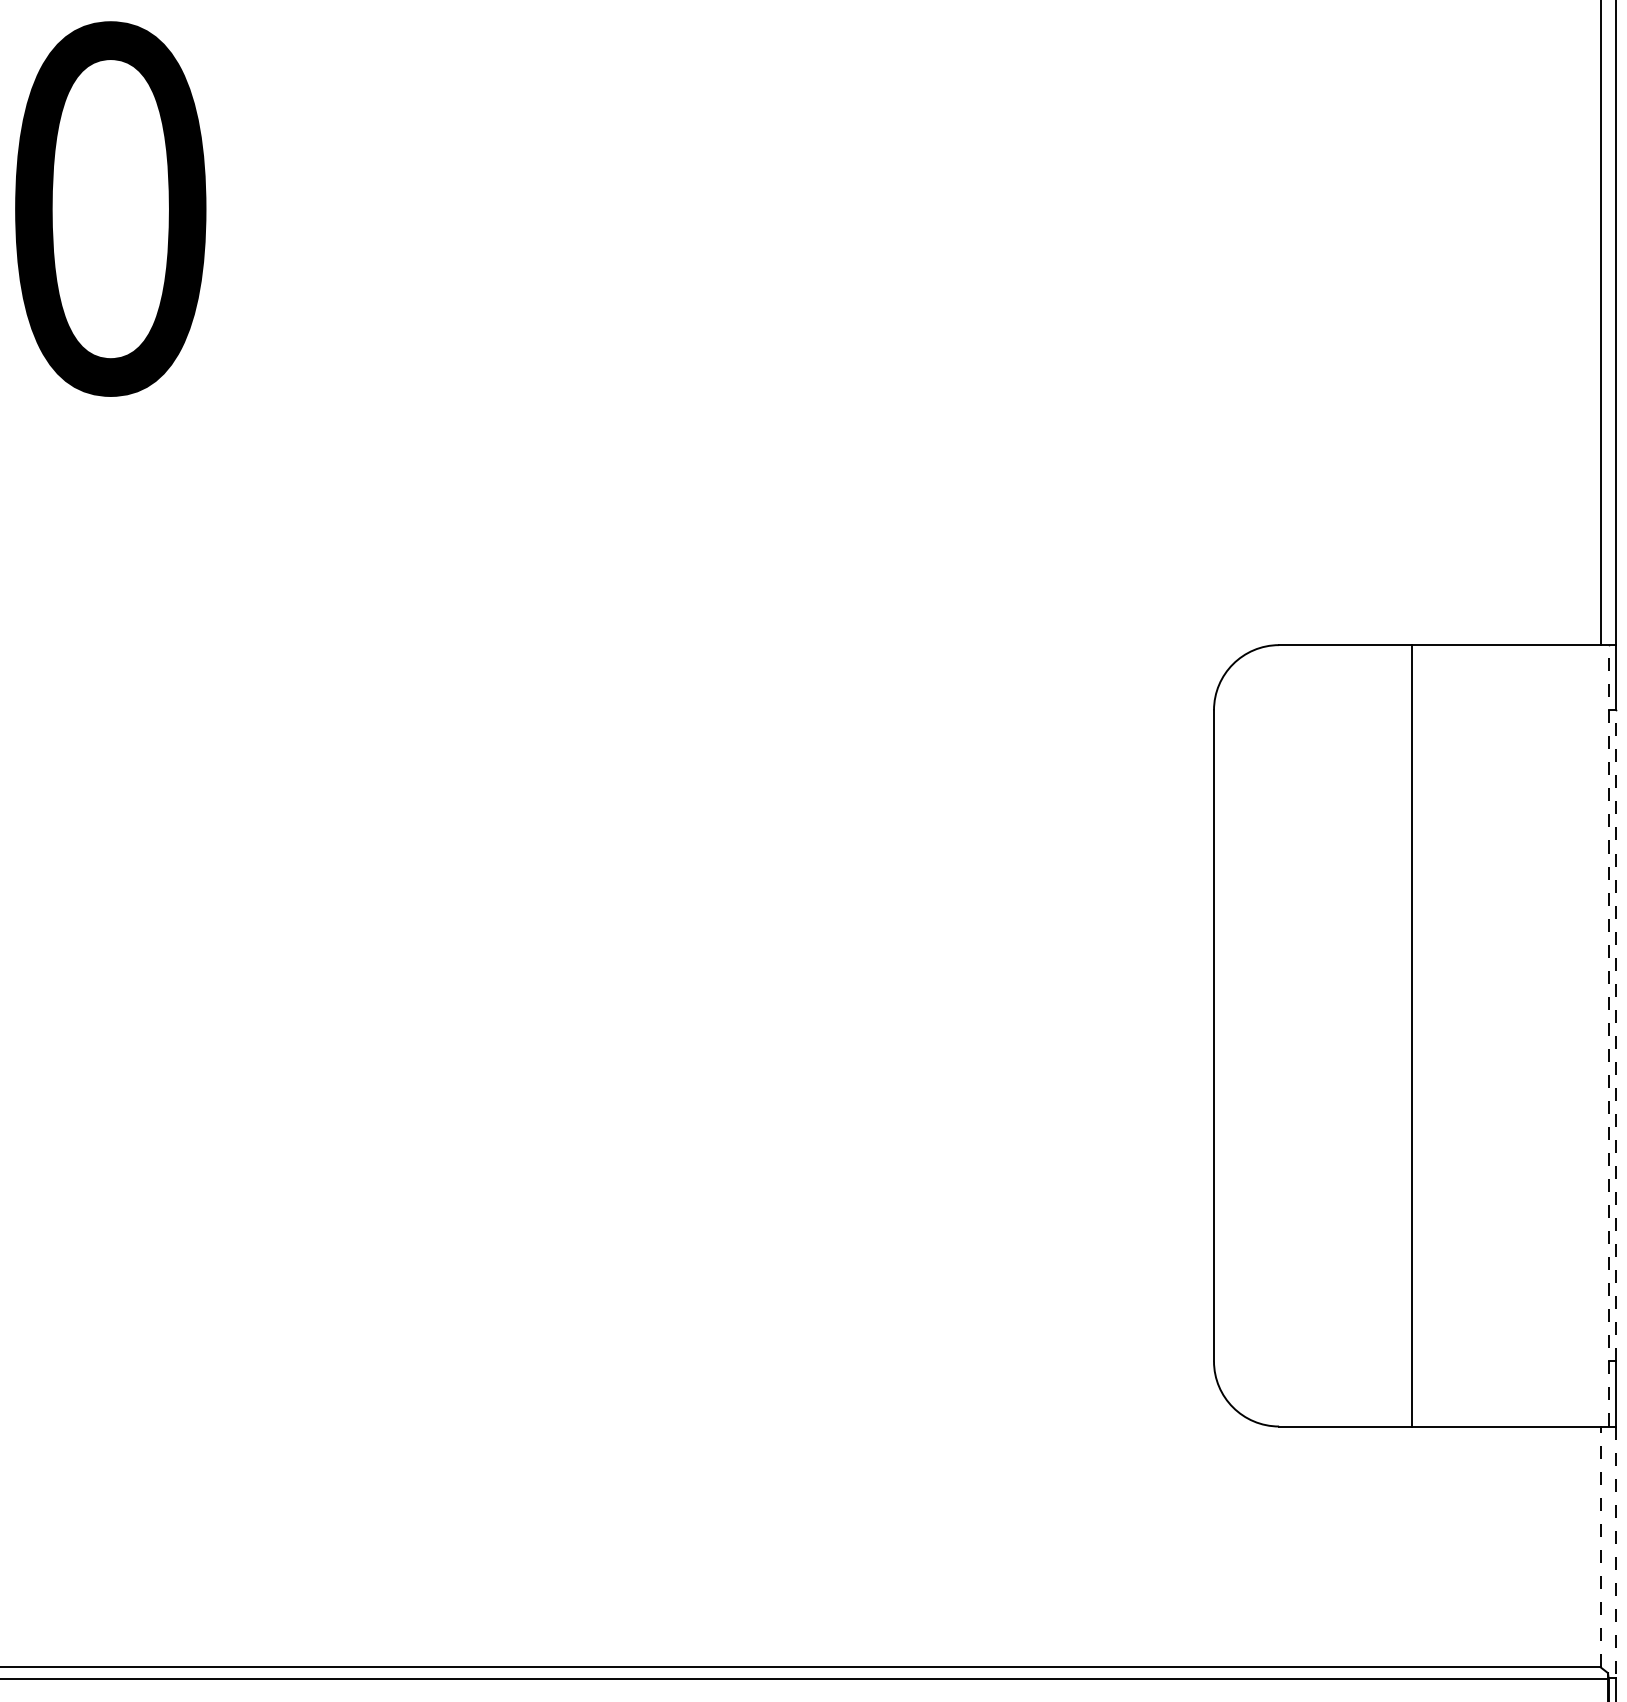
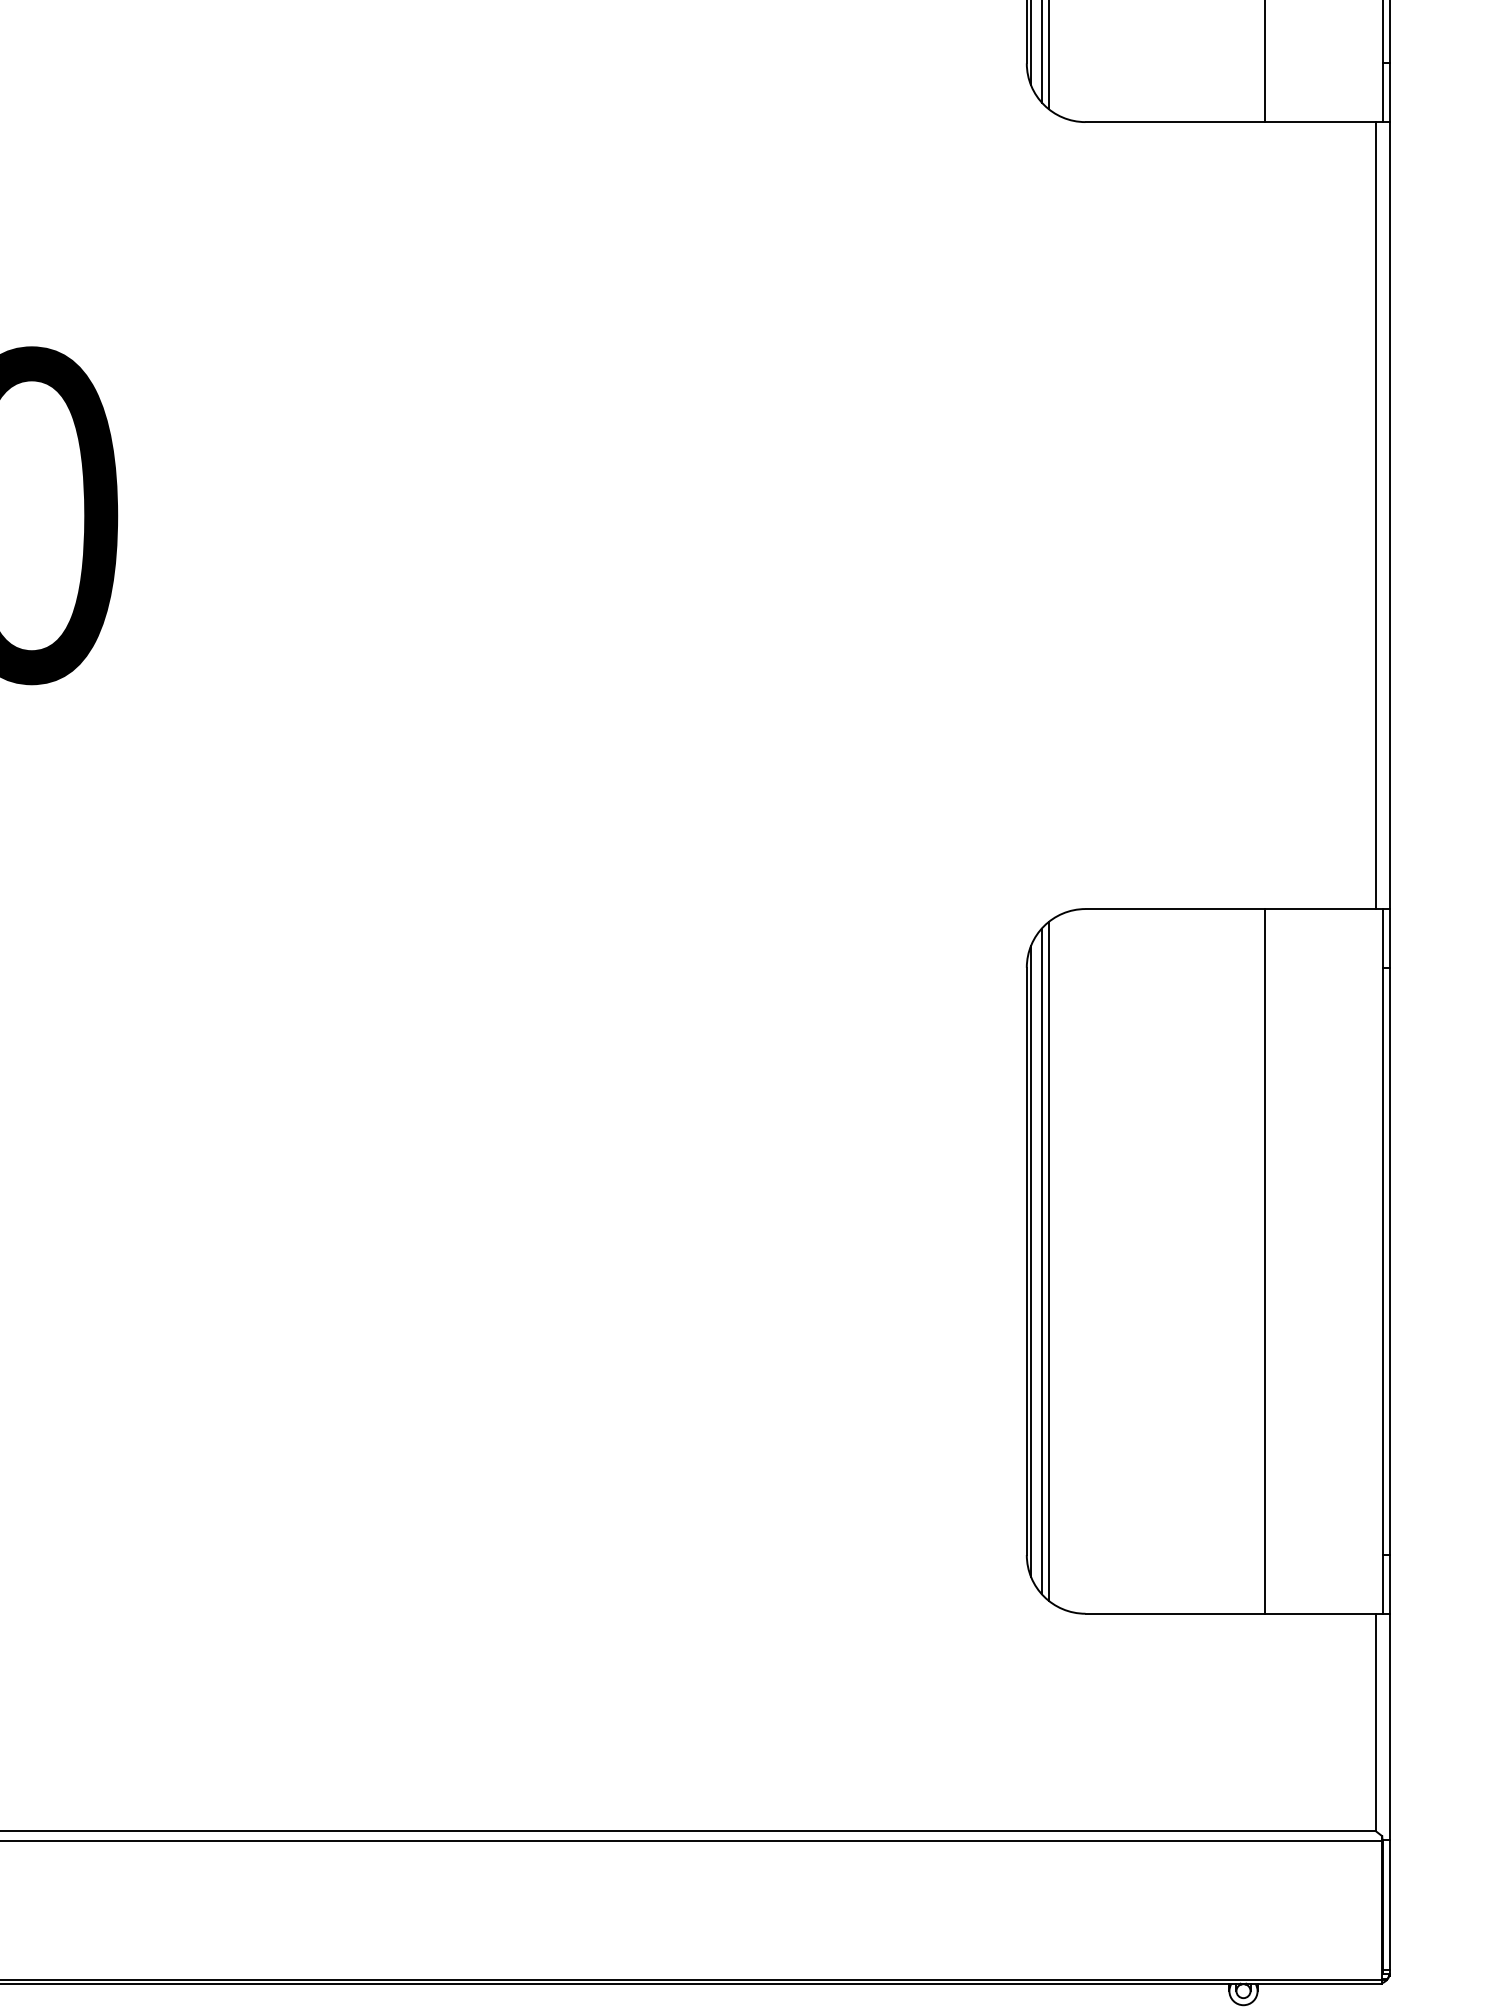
line: (1608, 1034) -> (1382, 1260), dashed -> solid
line: (1218, 1035) -> (1030, 1261), added
line: (1230, 1035) -> (1041, 1261), added
line: (1238, 1035) -> (1048, 1261), added
line: (1412, 1035) -> (1265, 1261), moved
line: (1616, 1035) -> (1389, 1261), dashed -> solid
line: (1600, 1547) -> (1375, 1722), dashed -> solid
line: (1616, 1552) -> (1389, 1727), dashed -> solid

